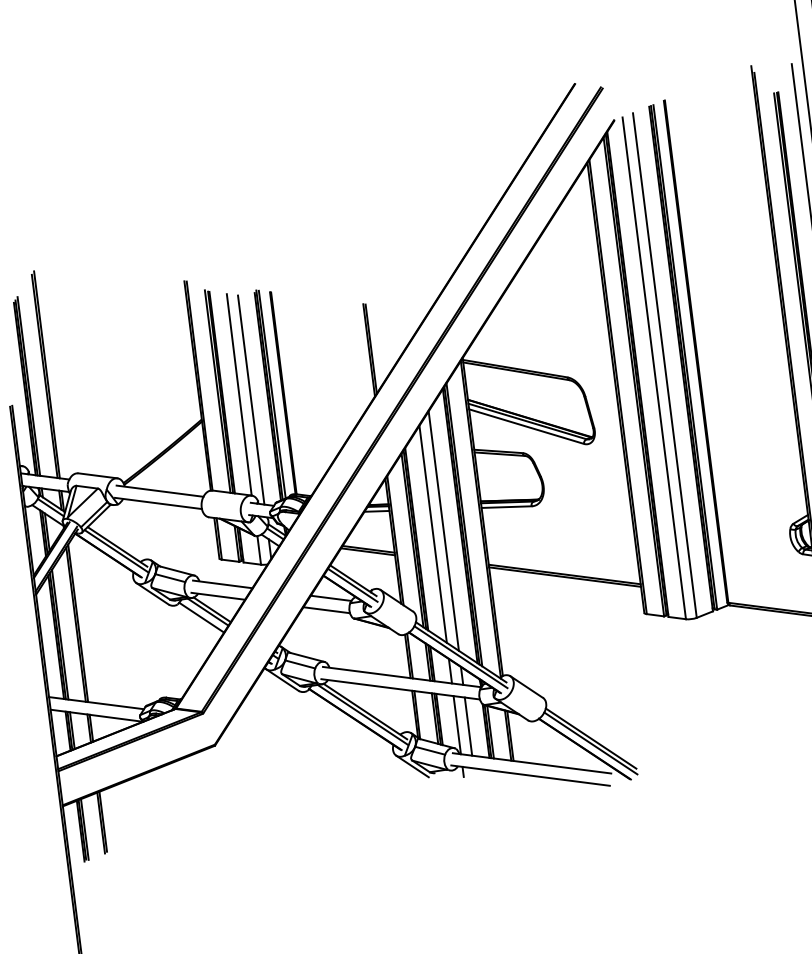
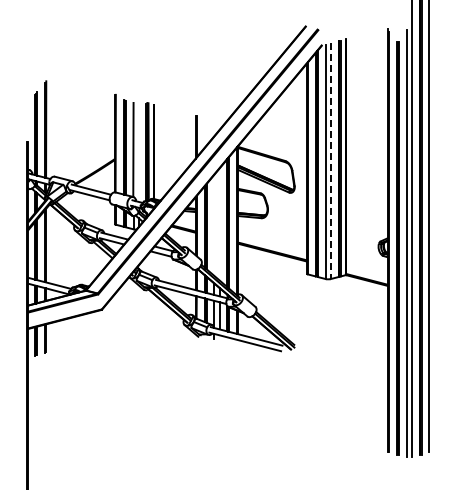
line: (664, 366) -> (330, 161), solid -> dashed
line: (250, 398) -> (138, 152), removed
line: (443, 531) -> (219, 224), removed
line: (433, 534) -> (214, 225), removed

